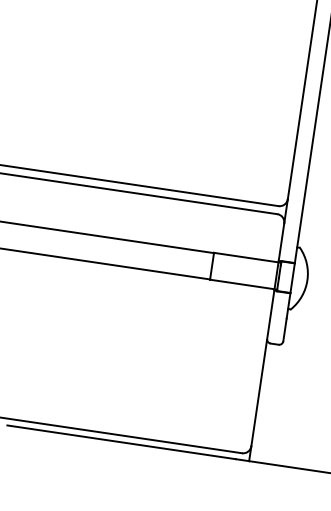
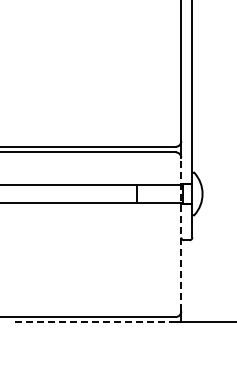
line: (268, 334) -> (181, 234), solid -> dashed
line: (121, 442) -> (93, 321), solid -> dashed

